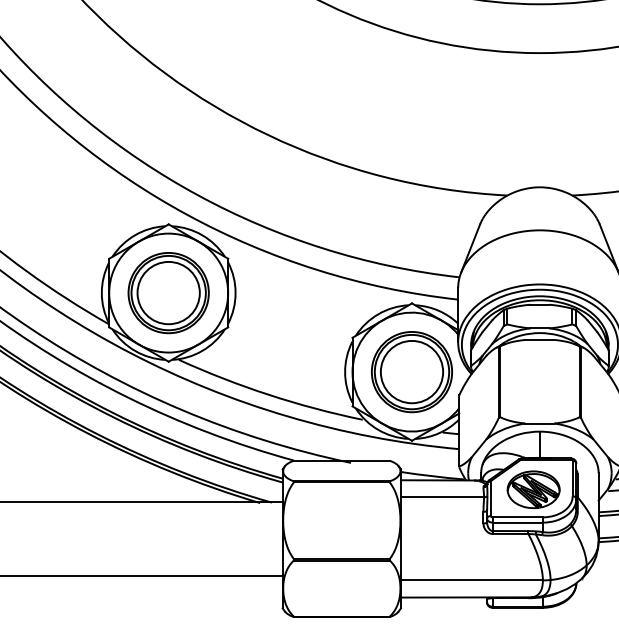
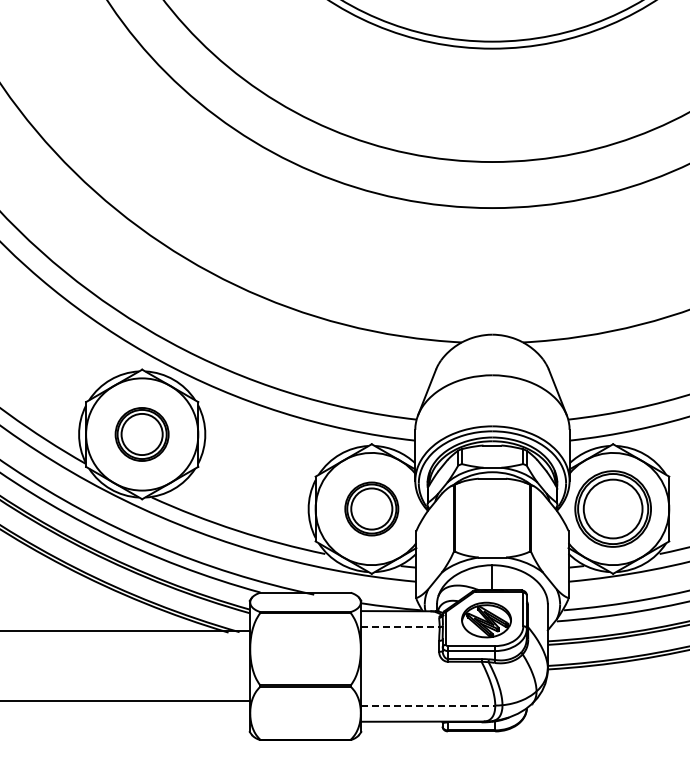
part: (167, 293) -> (141, 434), size x0.7
part: (411, 371) -> (371, 508), size x0.7
line: (443, 497) -> (401, 627), solid -> dashed
line: (472, 580) -> (428, 705), solid -> dashed

